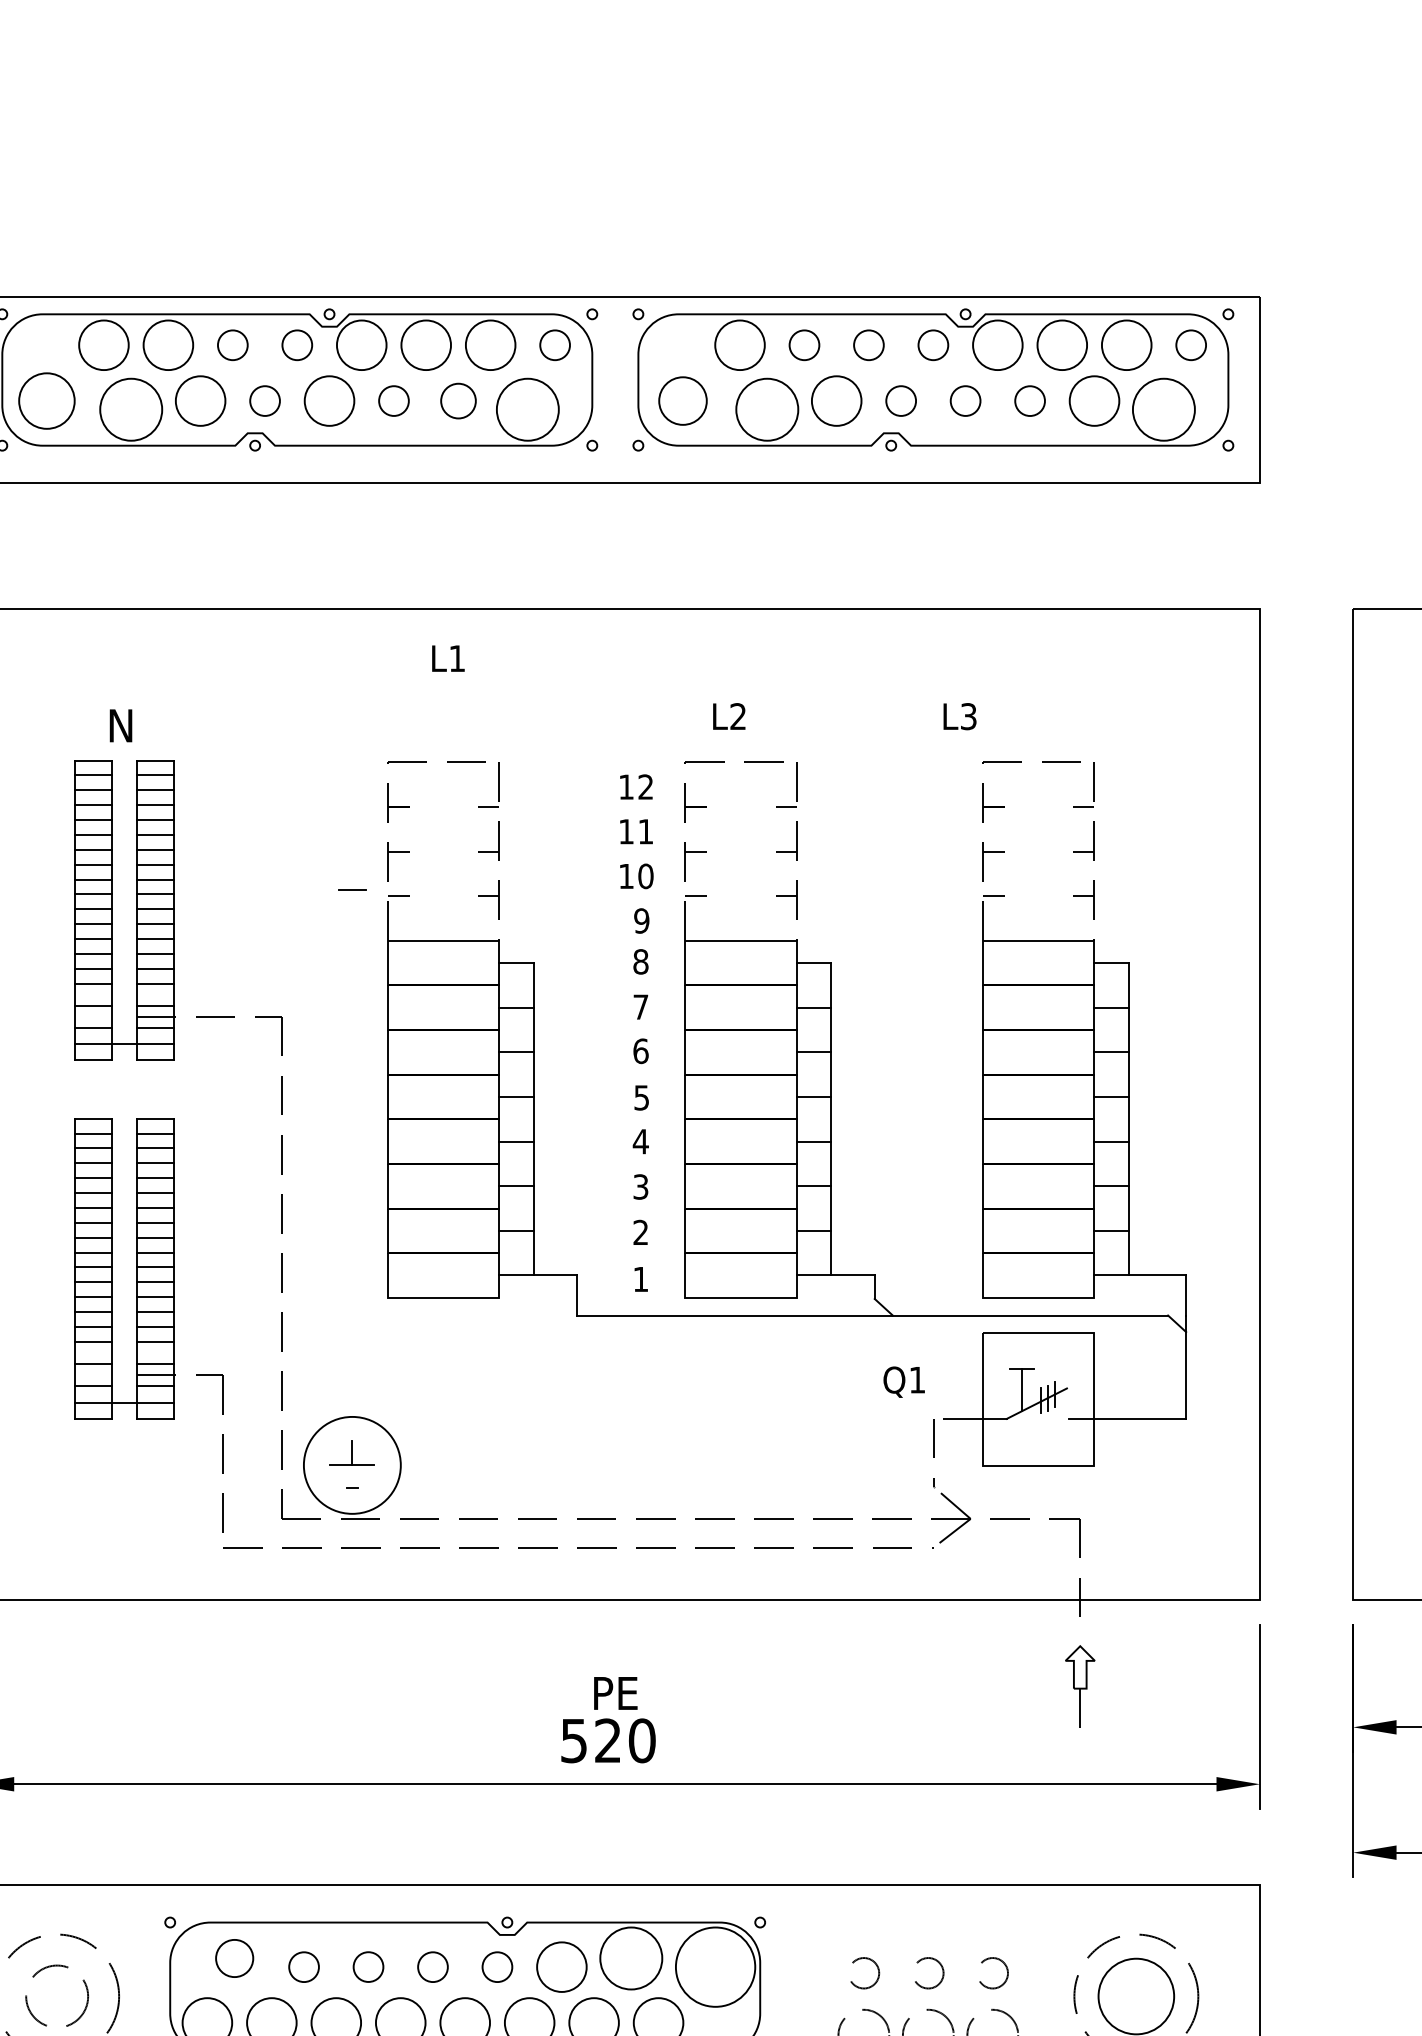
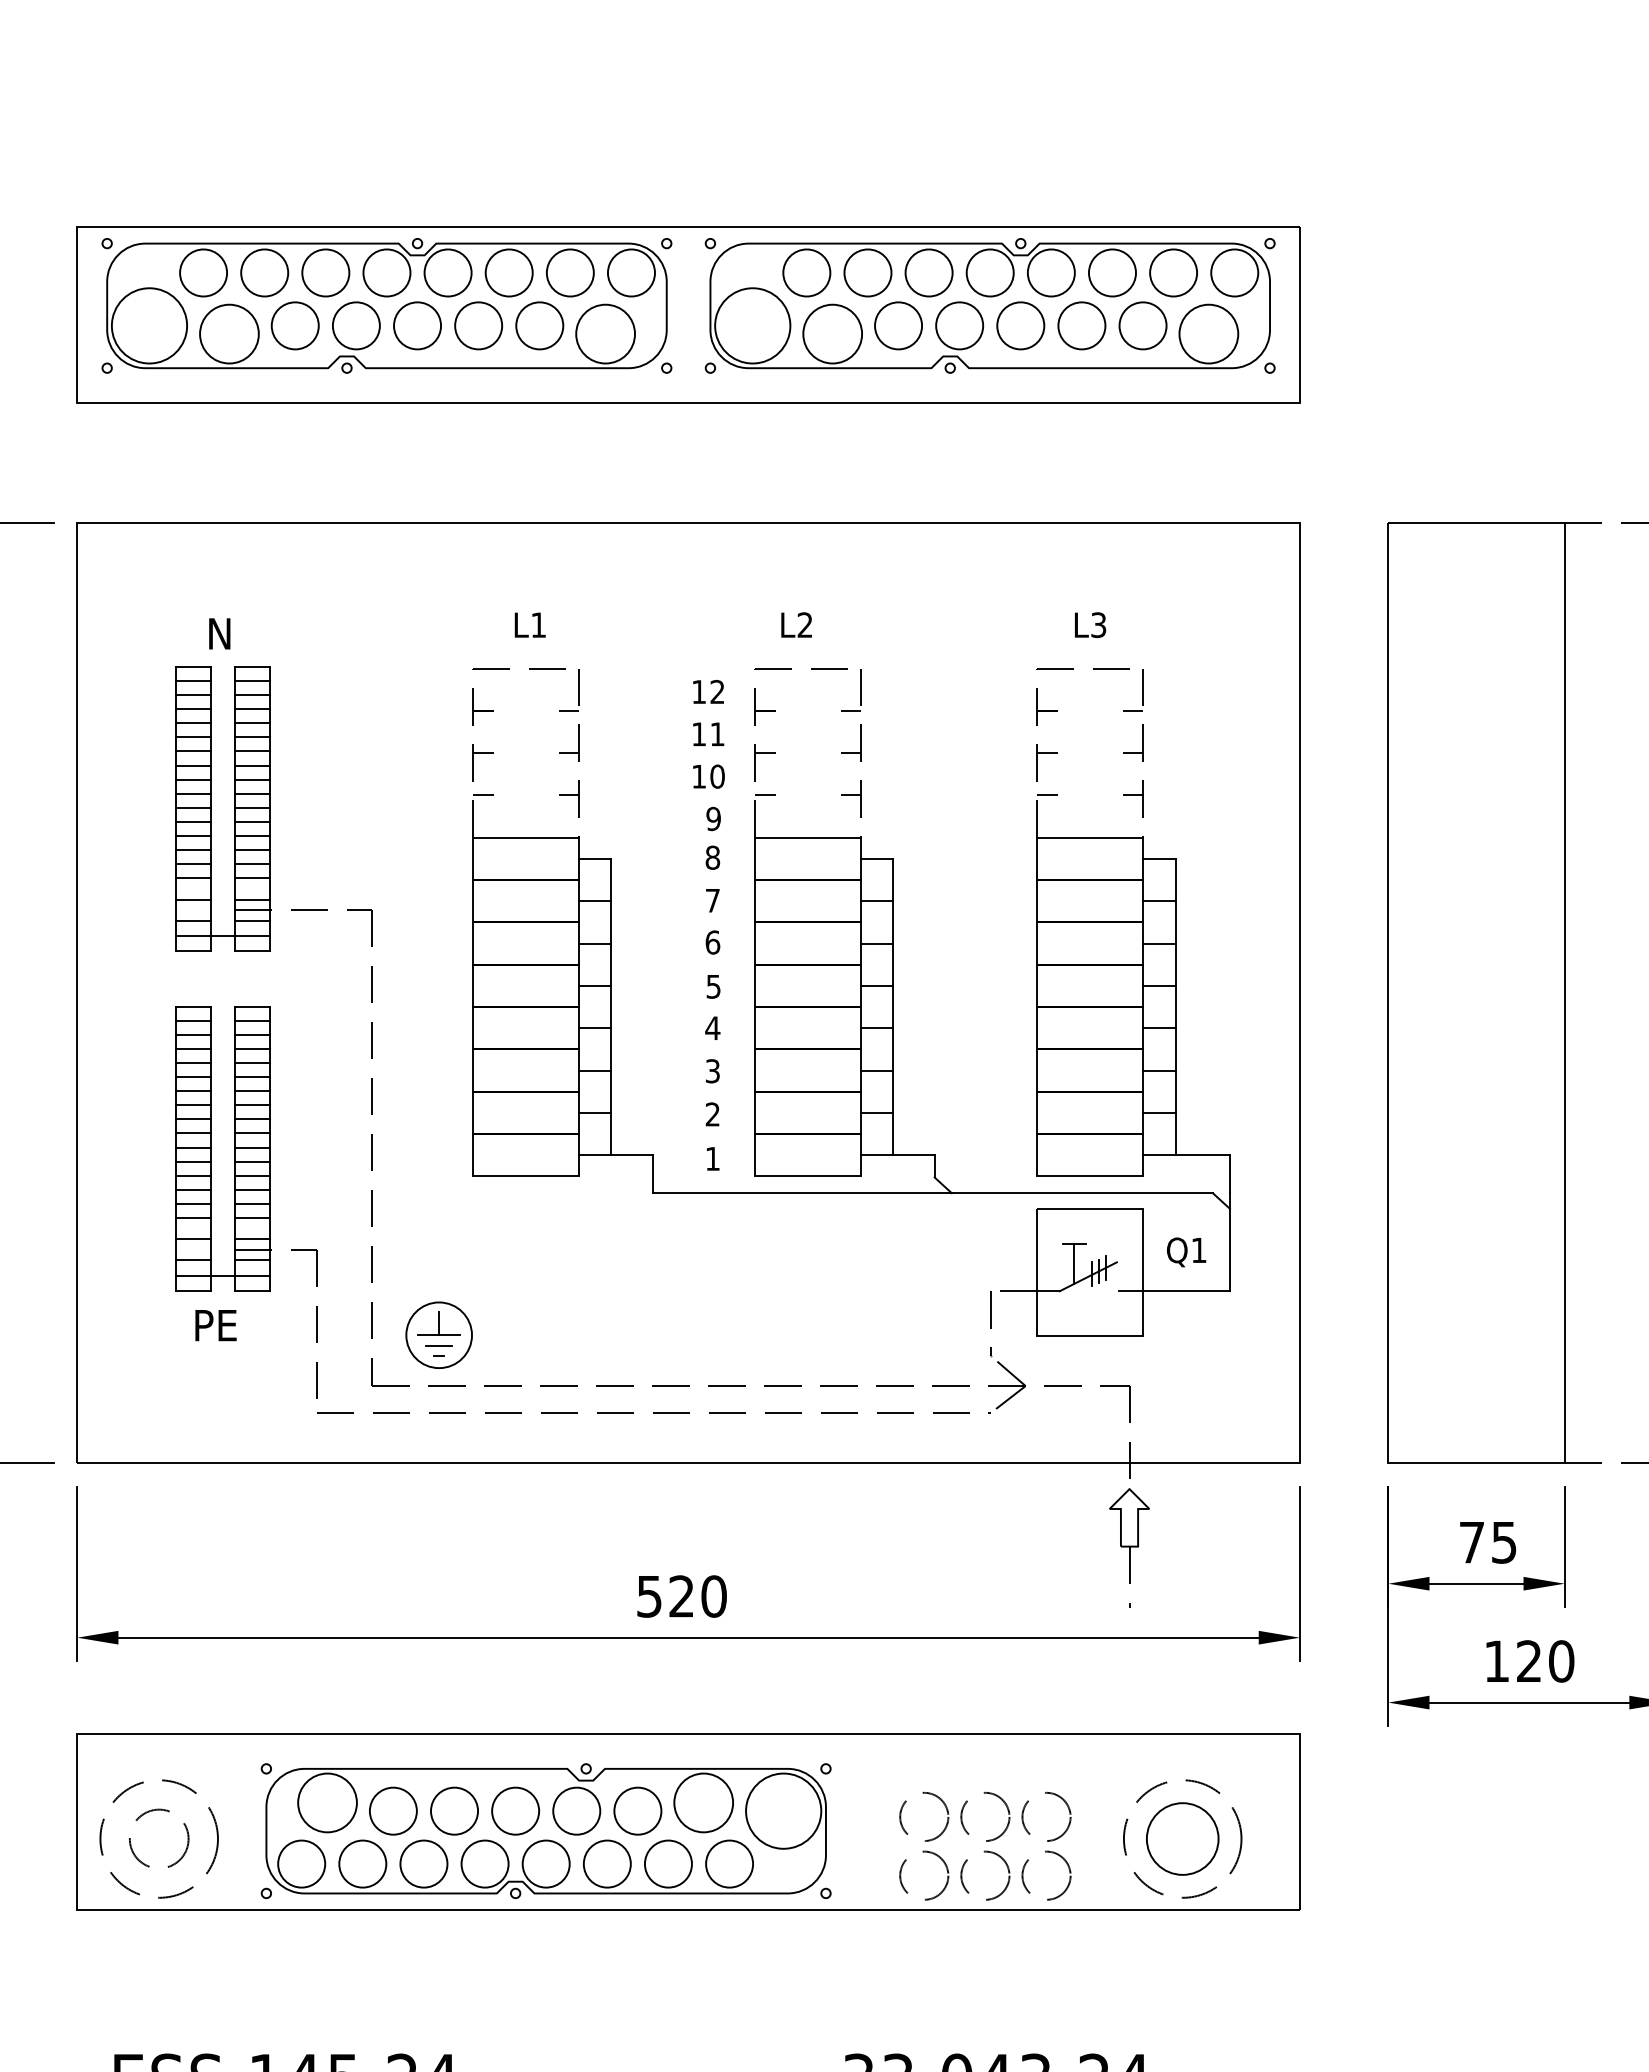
circle: (232, 344) -> (325, 272), size x1.67
circle: (296, 344) -> (386, 272), size x1.67
circle: (554, 344) -> (630, 272), size x1.67
circle: (803, 344) -> (867, 272), size x1.67
circle: (868, 344) -> (928, 272), size x1.67
circle: (932, 344) -> (989, 272), size x1.67
circle: (1190, 344) -> (1234, 272), size x1.67
circle: (46, 400) -> (149, 325), size x1.43
circle: (264, 400) -> (355, 325), size x1.67
circle: (393, 400) -> (478, 325), size x1.67
circle: (458, 400) -> (539, 325), size x1.43
circle: (682, 400) -> (752, 325), size x1.67
circle: (900, 400) -> (959, 325), size x1.67
circle: (965, 400) -> (1020, 325), size x1.67
circle: (1029, 400) -> (1081, 325), size x1.67
text: (447, 657) -> (529, 624), moved
text: (960, 716) -> (1090, 625), moved
line: (351, 889) -> (438, 1345), moved
text: (904, 1382) -> (1186, 1252), moved
circle: (352, 1465) -> (439, 1335), size x0.71
part: (1080, 1689) -> (1129, 1547), size x1.43
text: (615, 1693) -> (215, 1325), moved
circle: (234, 1958) -> (327, 1802), size x1.67
circle: (303, 1966) -> (392, 1810), size x1.67
circle: (368, 1966) -> (454, 1810), size x1.67
circle: (432, 1966) -> (515, 1810), size x1.67
circle: (497, 1966) -> (576, 1810), size x1.67
circle: (864, 1972) -> (924, 1816), size x1.67
circle: (928, 1972) -> (985, 1816), size x1.67
circle: (992, 1972) -> (1046, 1816), size x1.67

